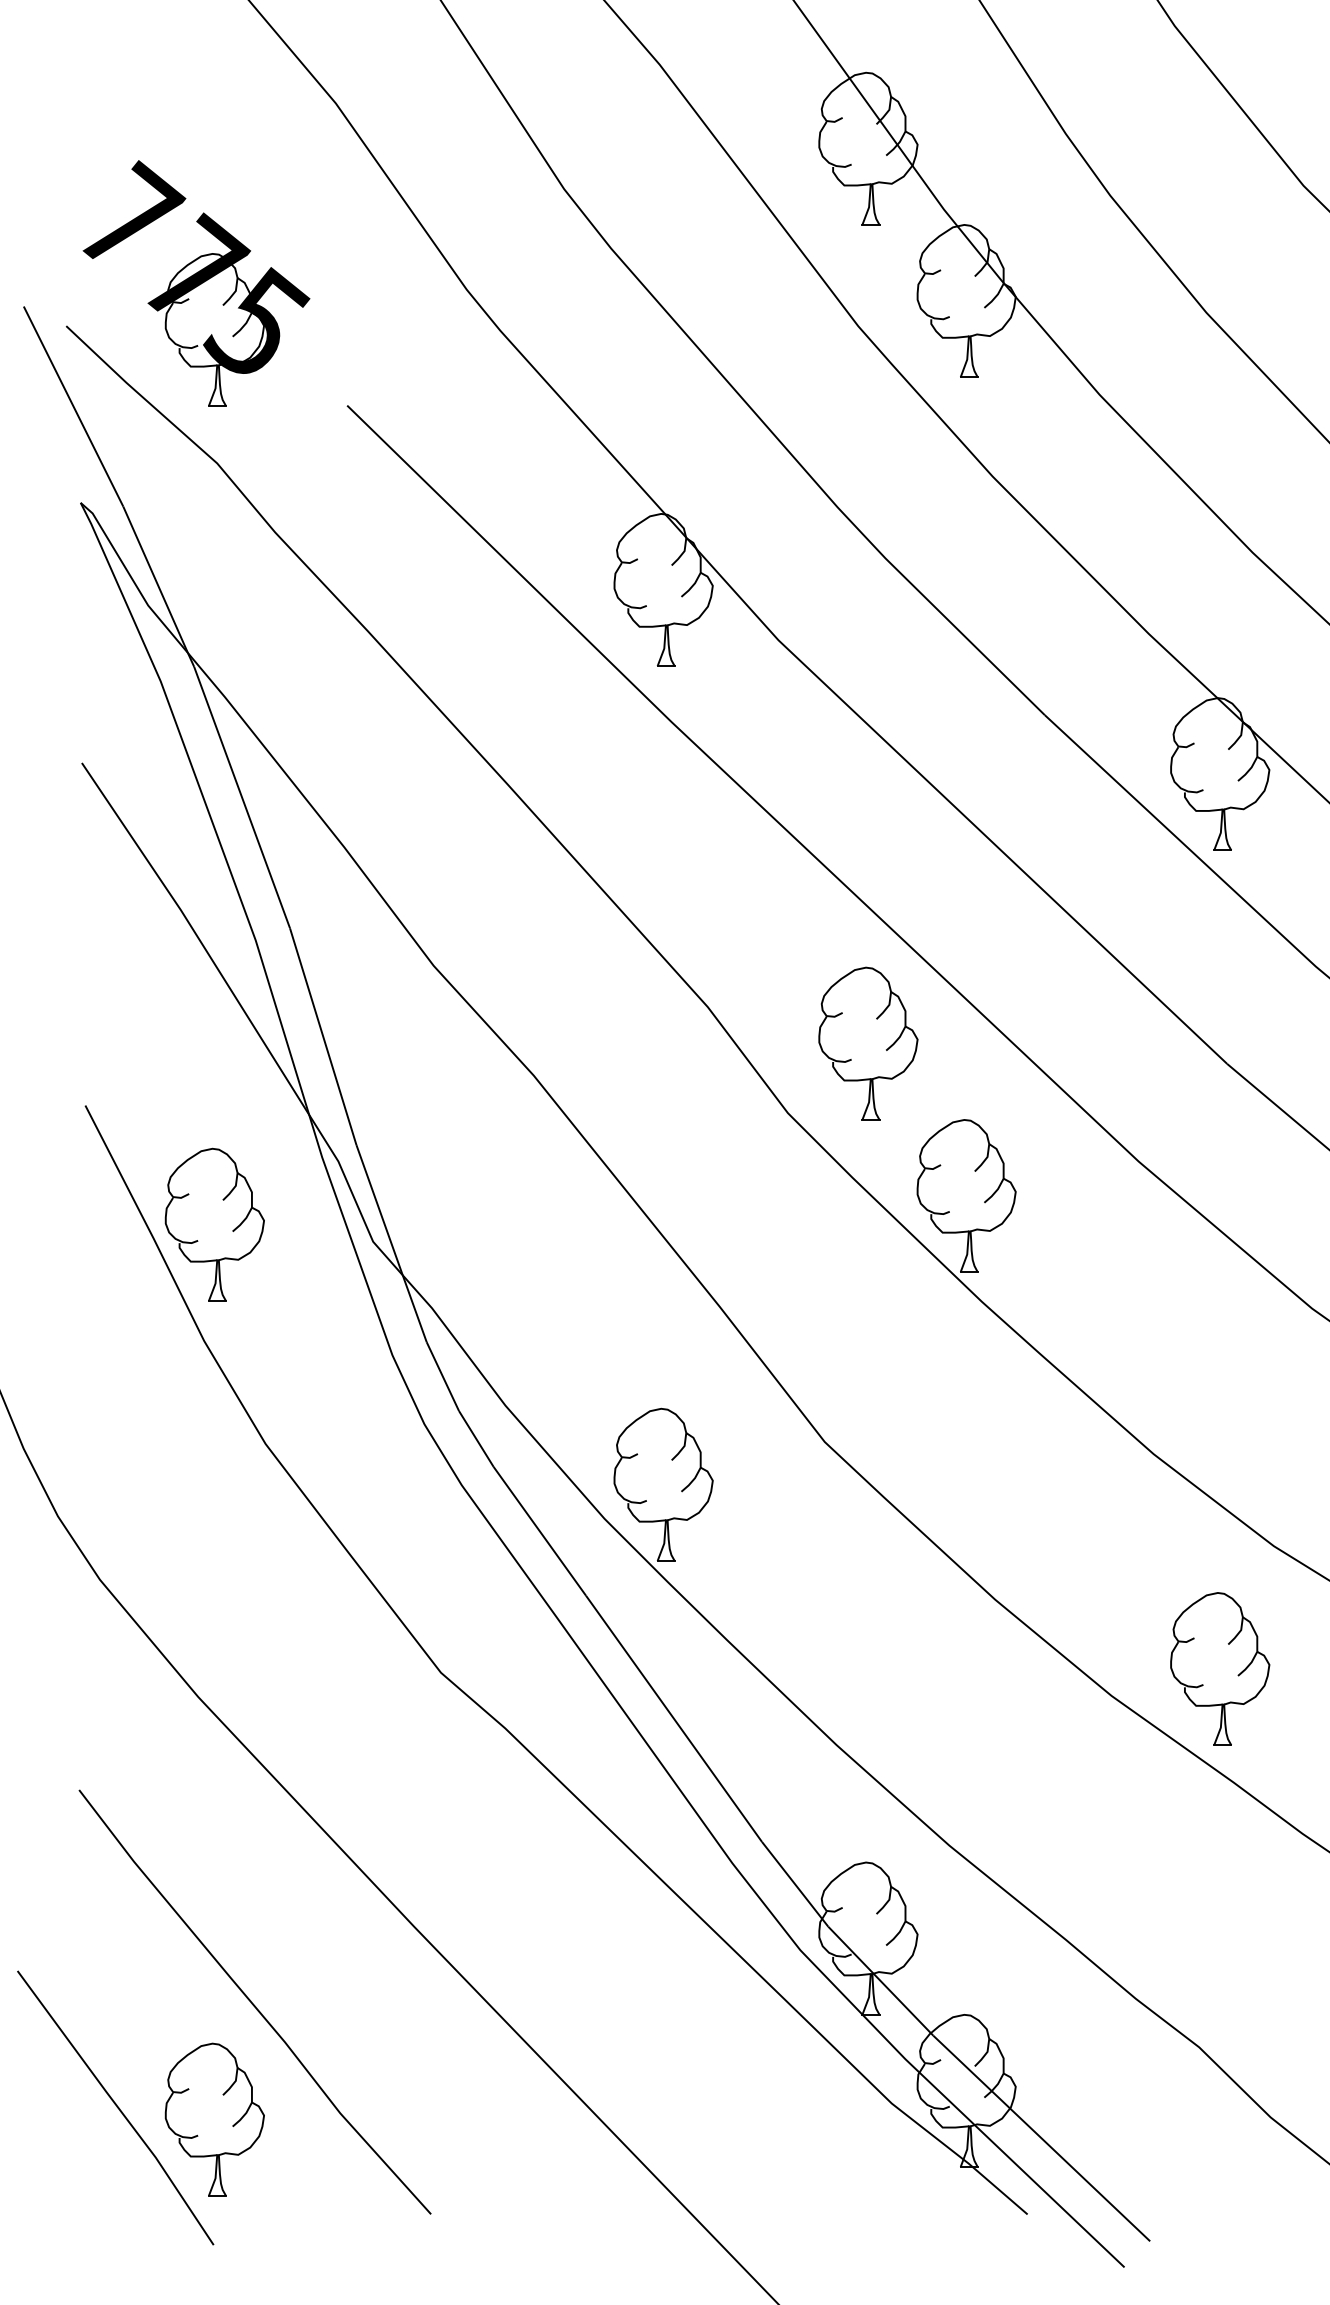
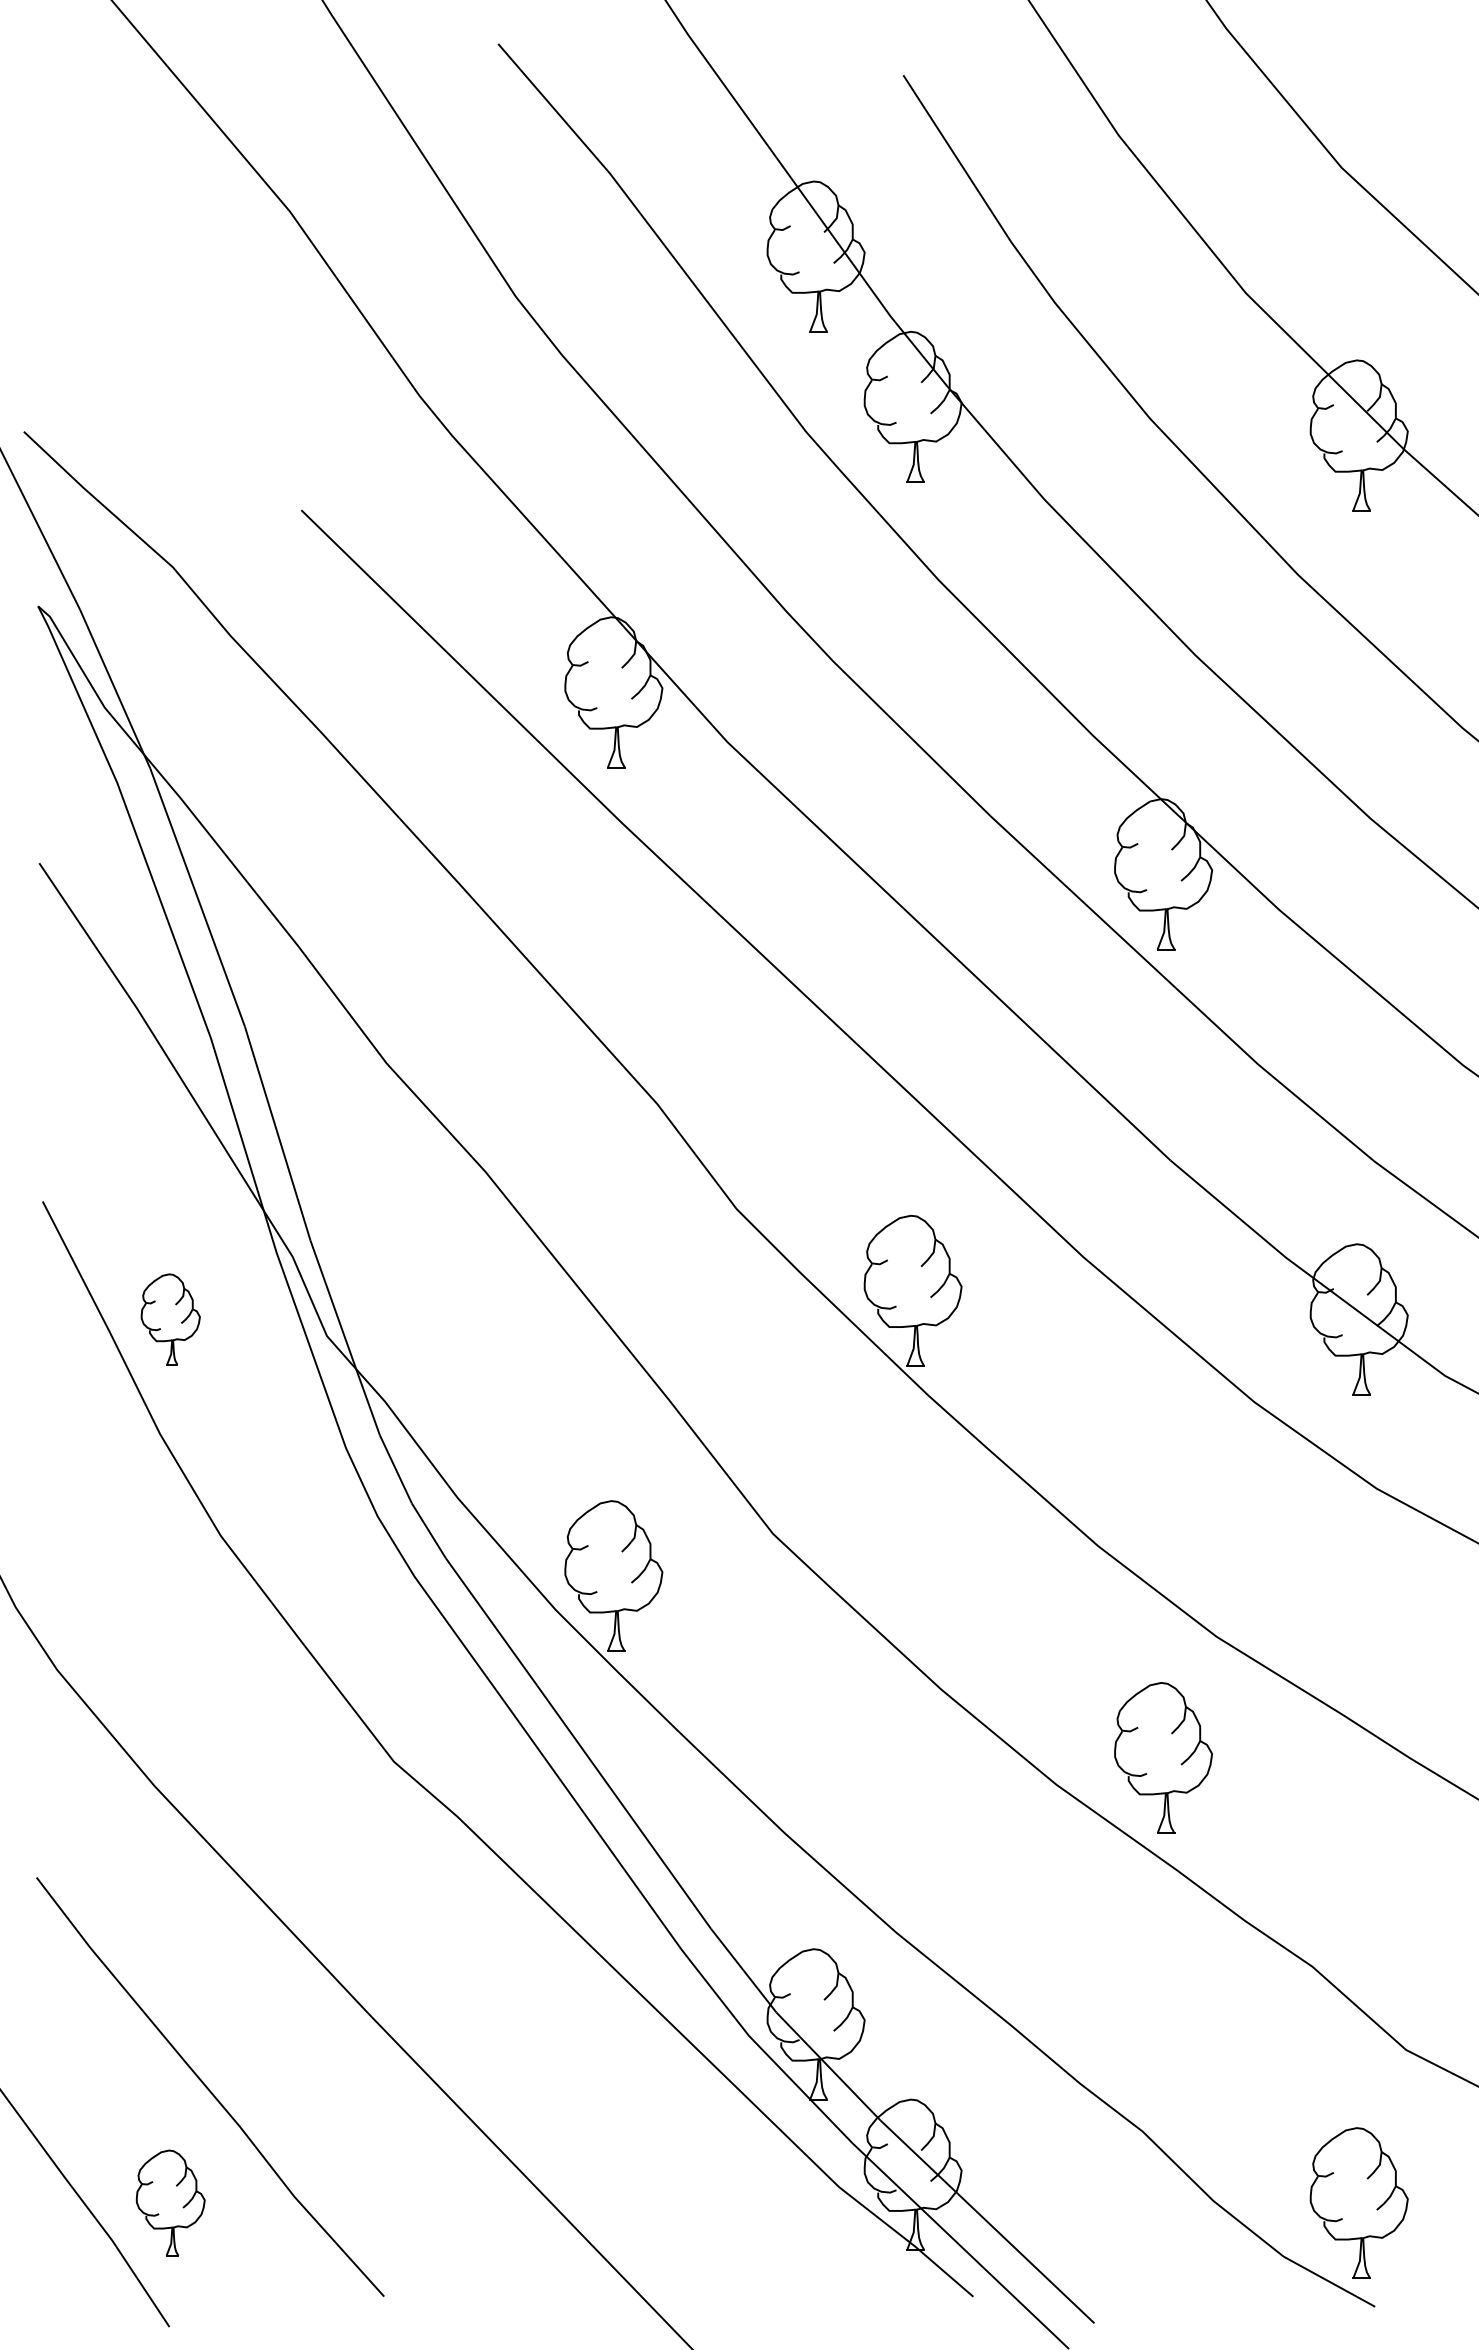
part: (196, 283) -> (152, 389), removed
part: (867, 1043) -> (815, 1140), removed
part: (214, 1224) -> (170, 1319), size x0.6
part: (214, 2119) -> (170, 2202), size x0.7

